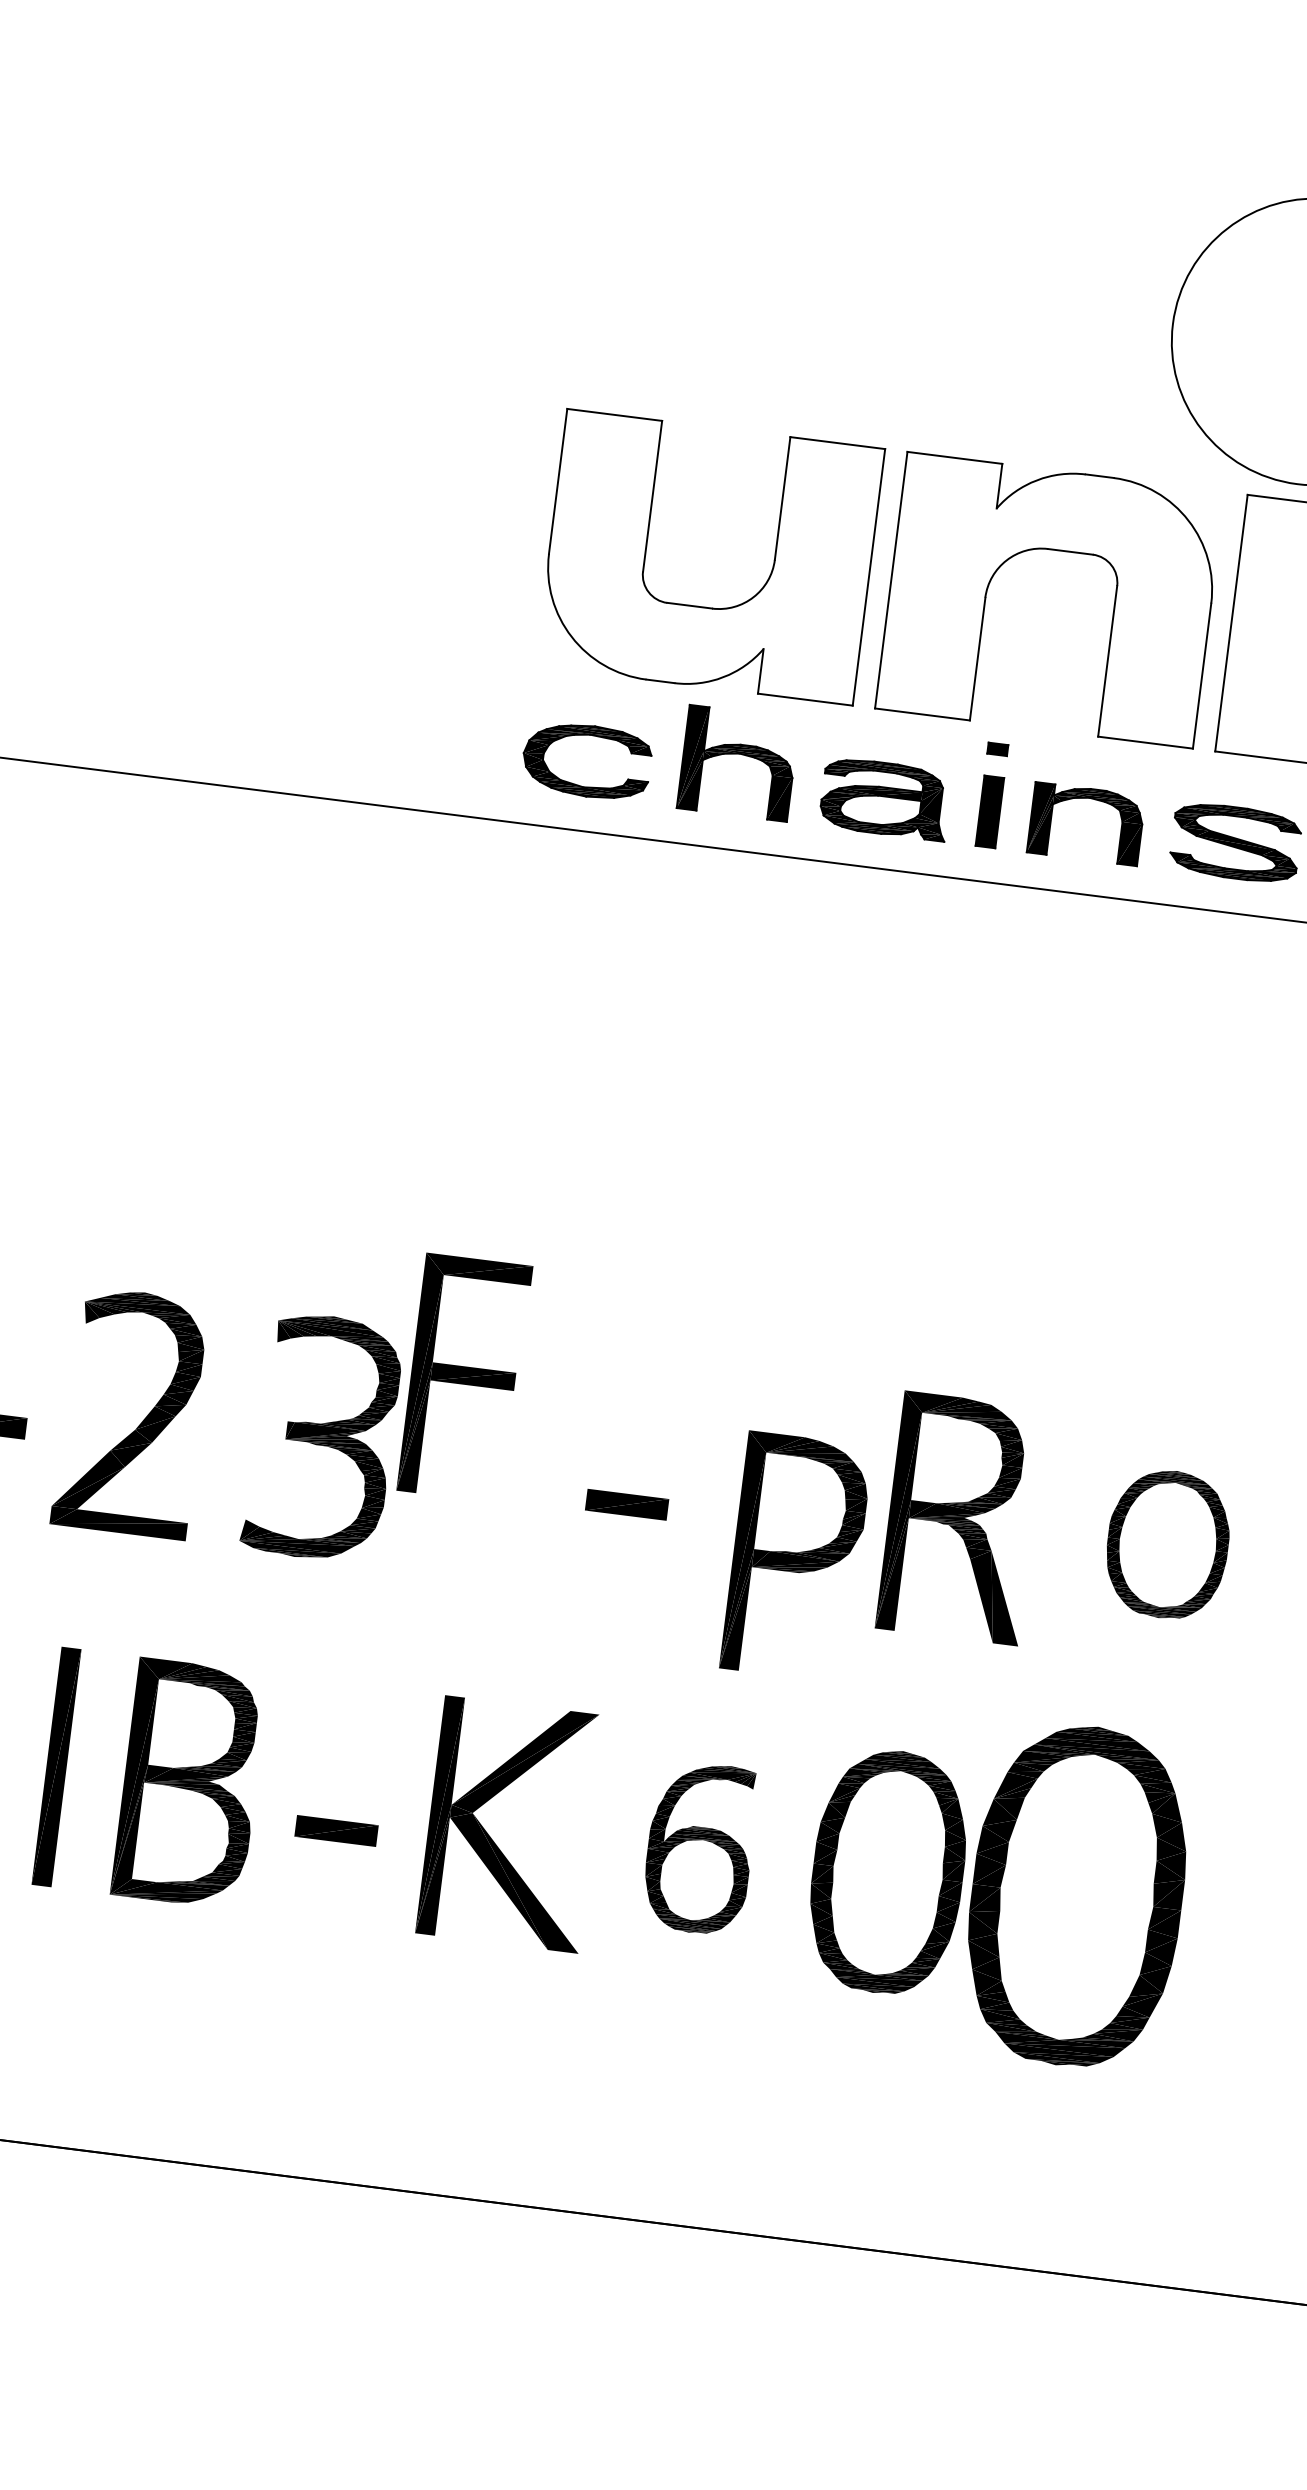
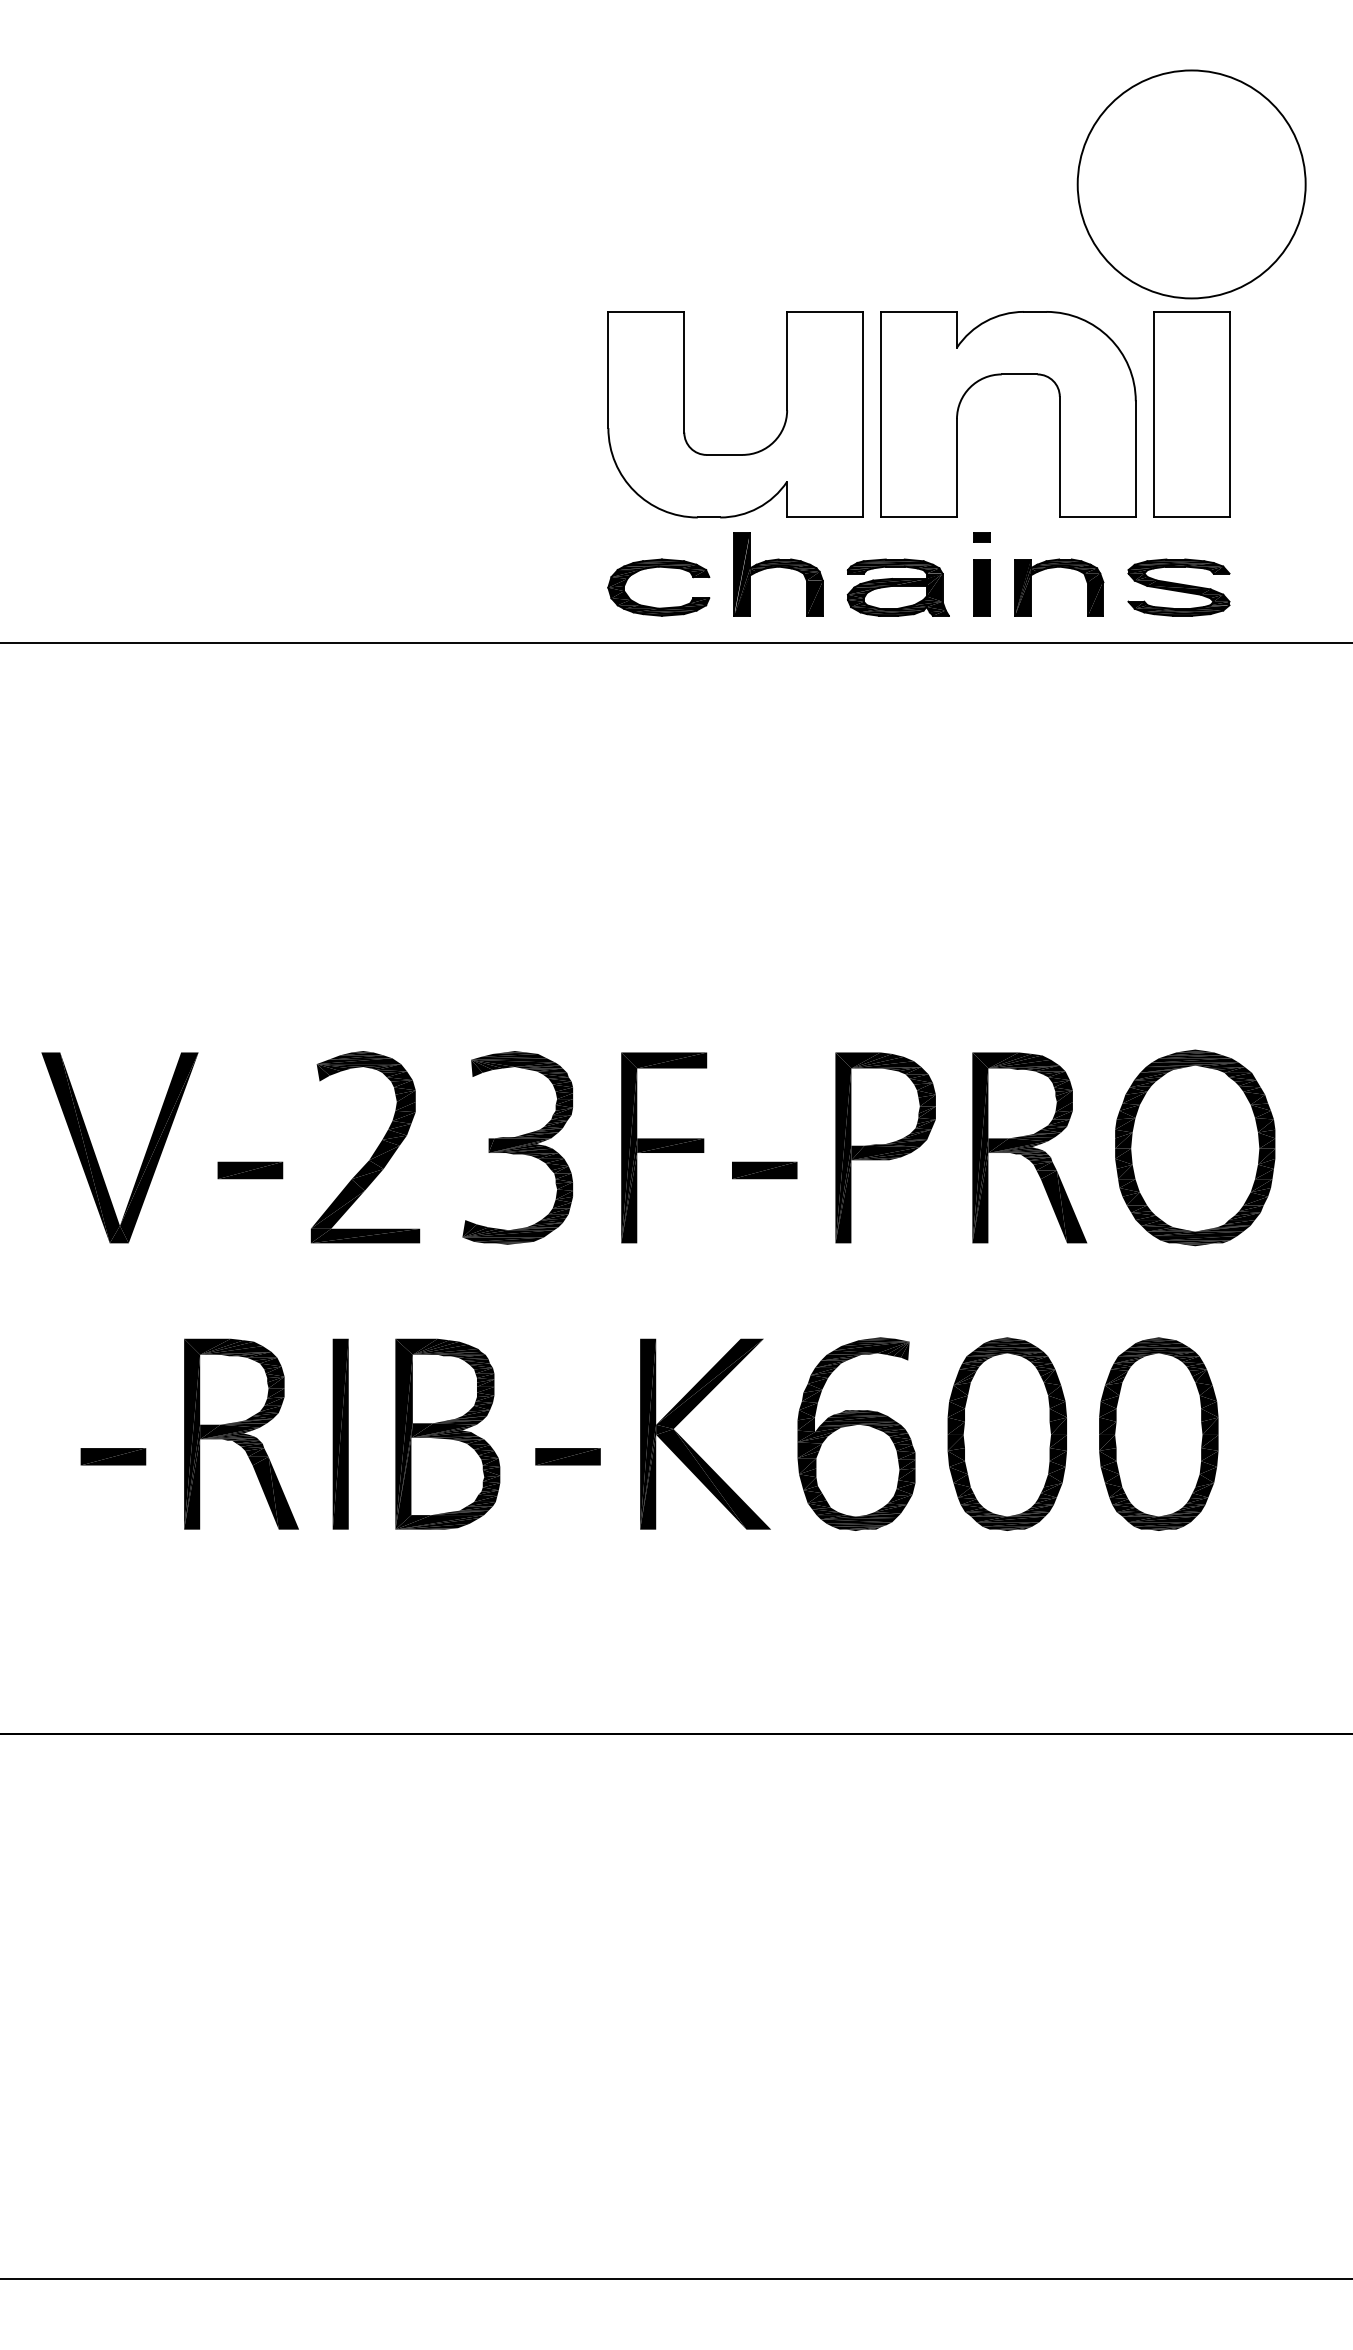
part: (465, 1377) -> (664, 1147), moved
part: (1168, 1544) -> (1195, 1147), size x1.67
part: (796, 1556) -> (885, 1147), moved
part: (700, 1847) -> (856, 1433), size x1.43
part: (1076, 1894) -> (1158, 1433), size x0.71

